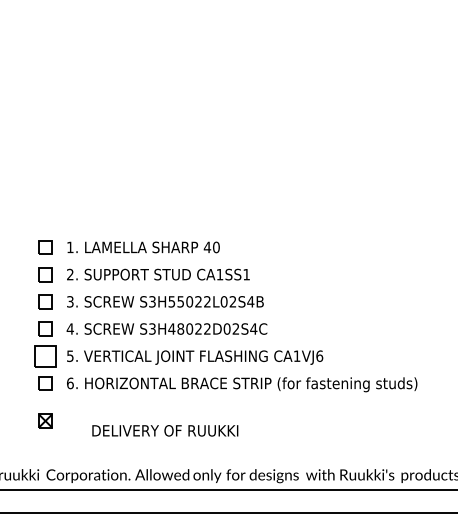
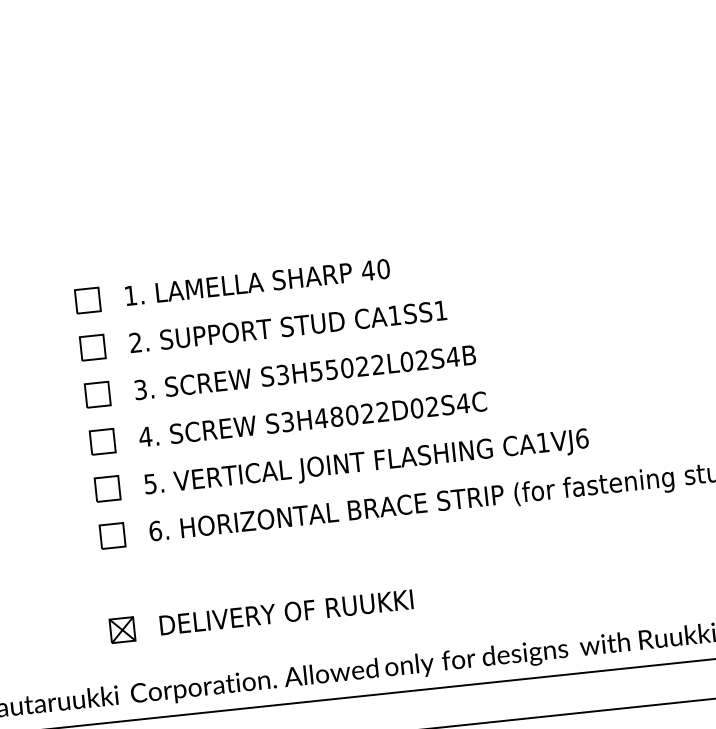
part: (45, 356) -> (107, 488), size x0.62
part: (45, 420) -> (122, 629), moved
text: (165, 430) -> (286, 611), moved

